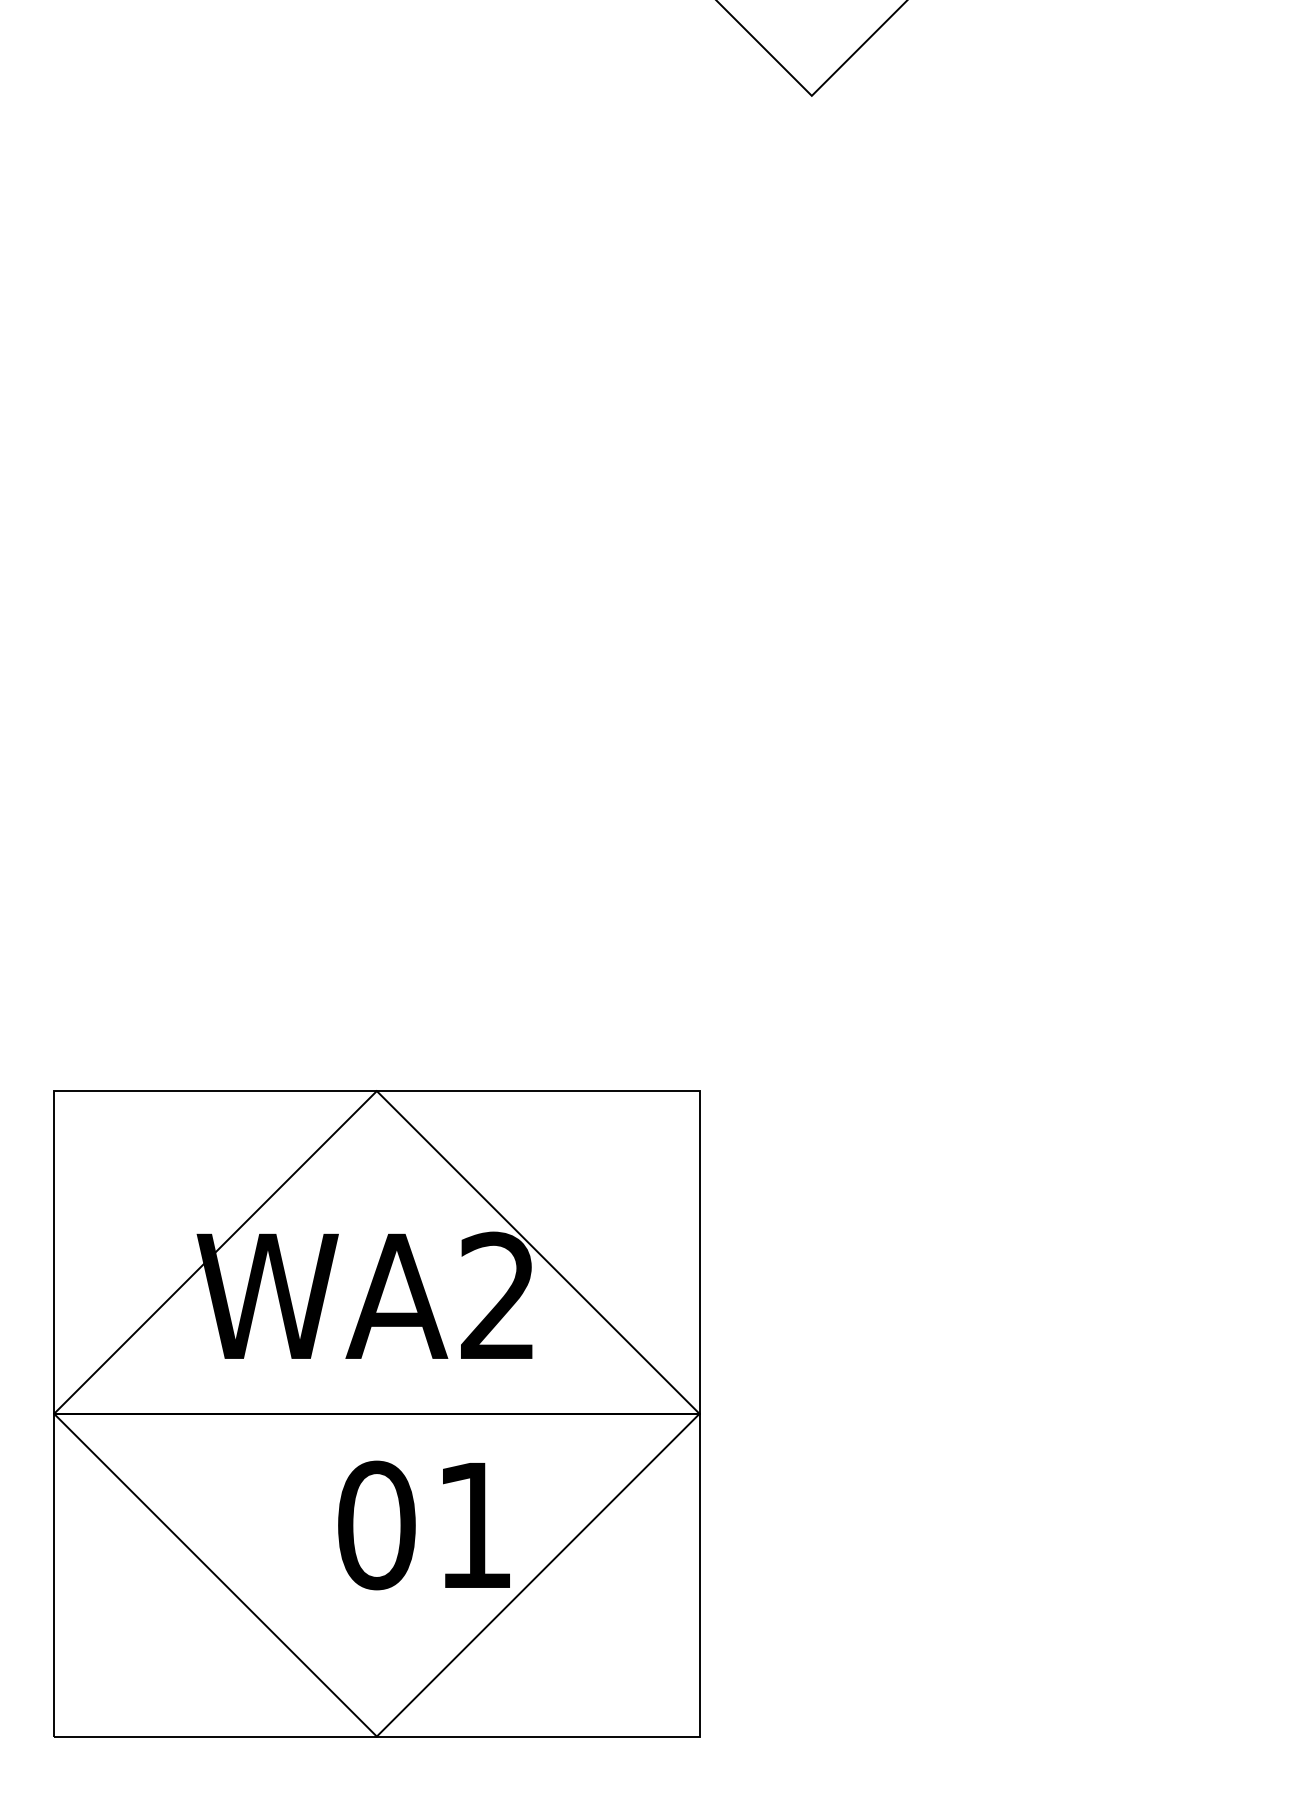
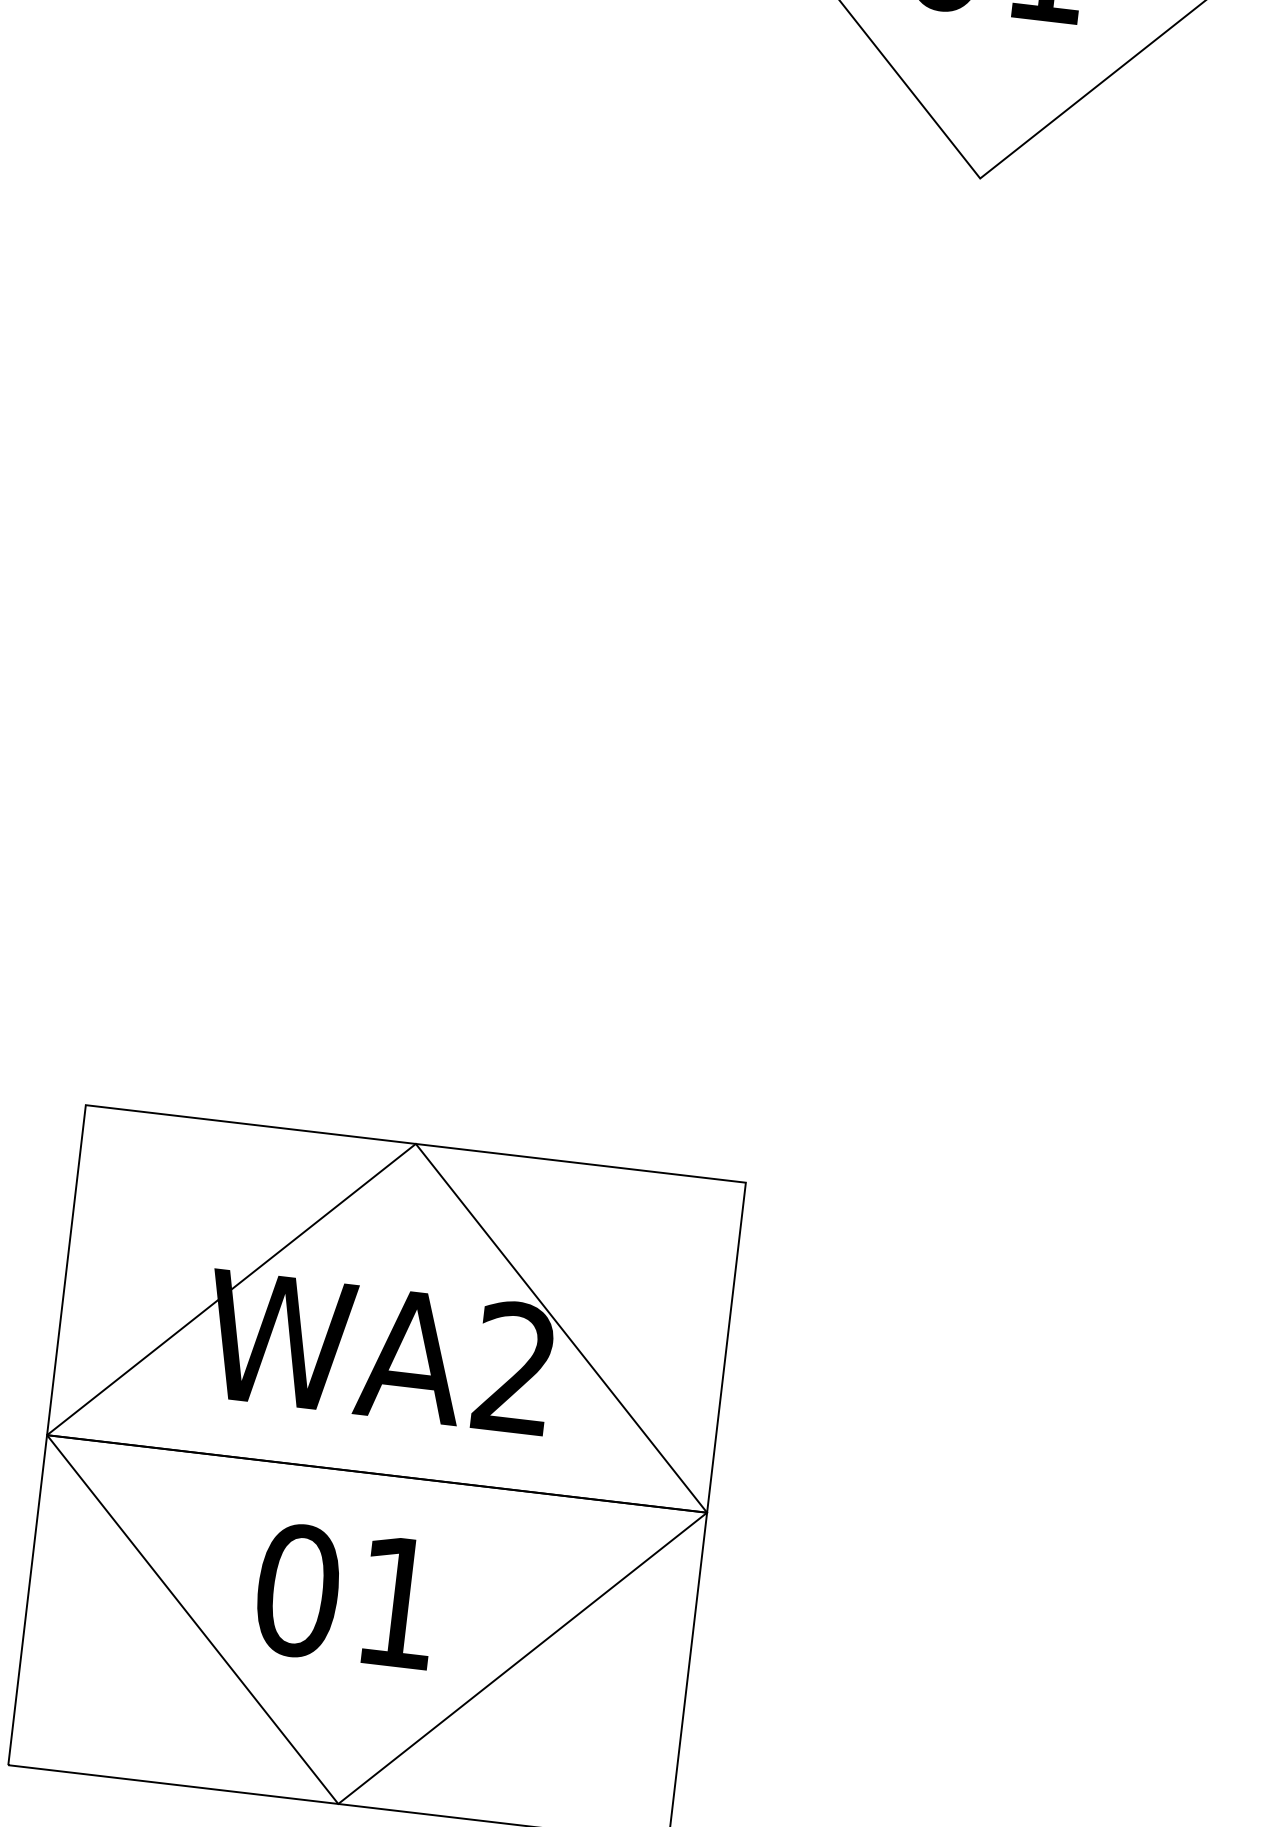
text: (423, 1525) -> (345, 1596), moved

